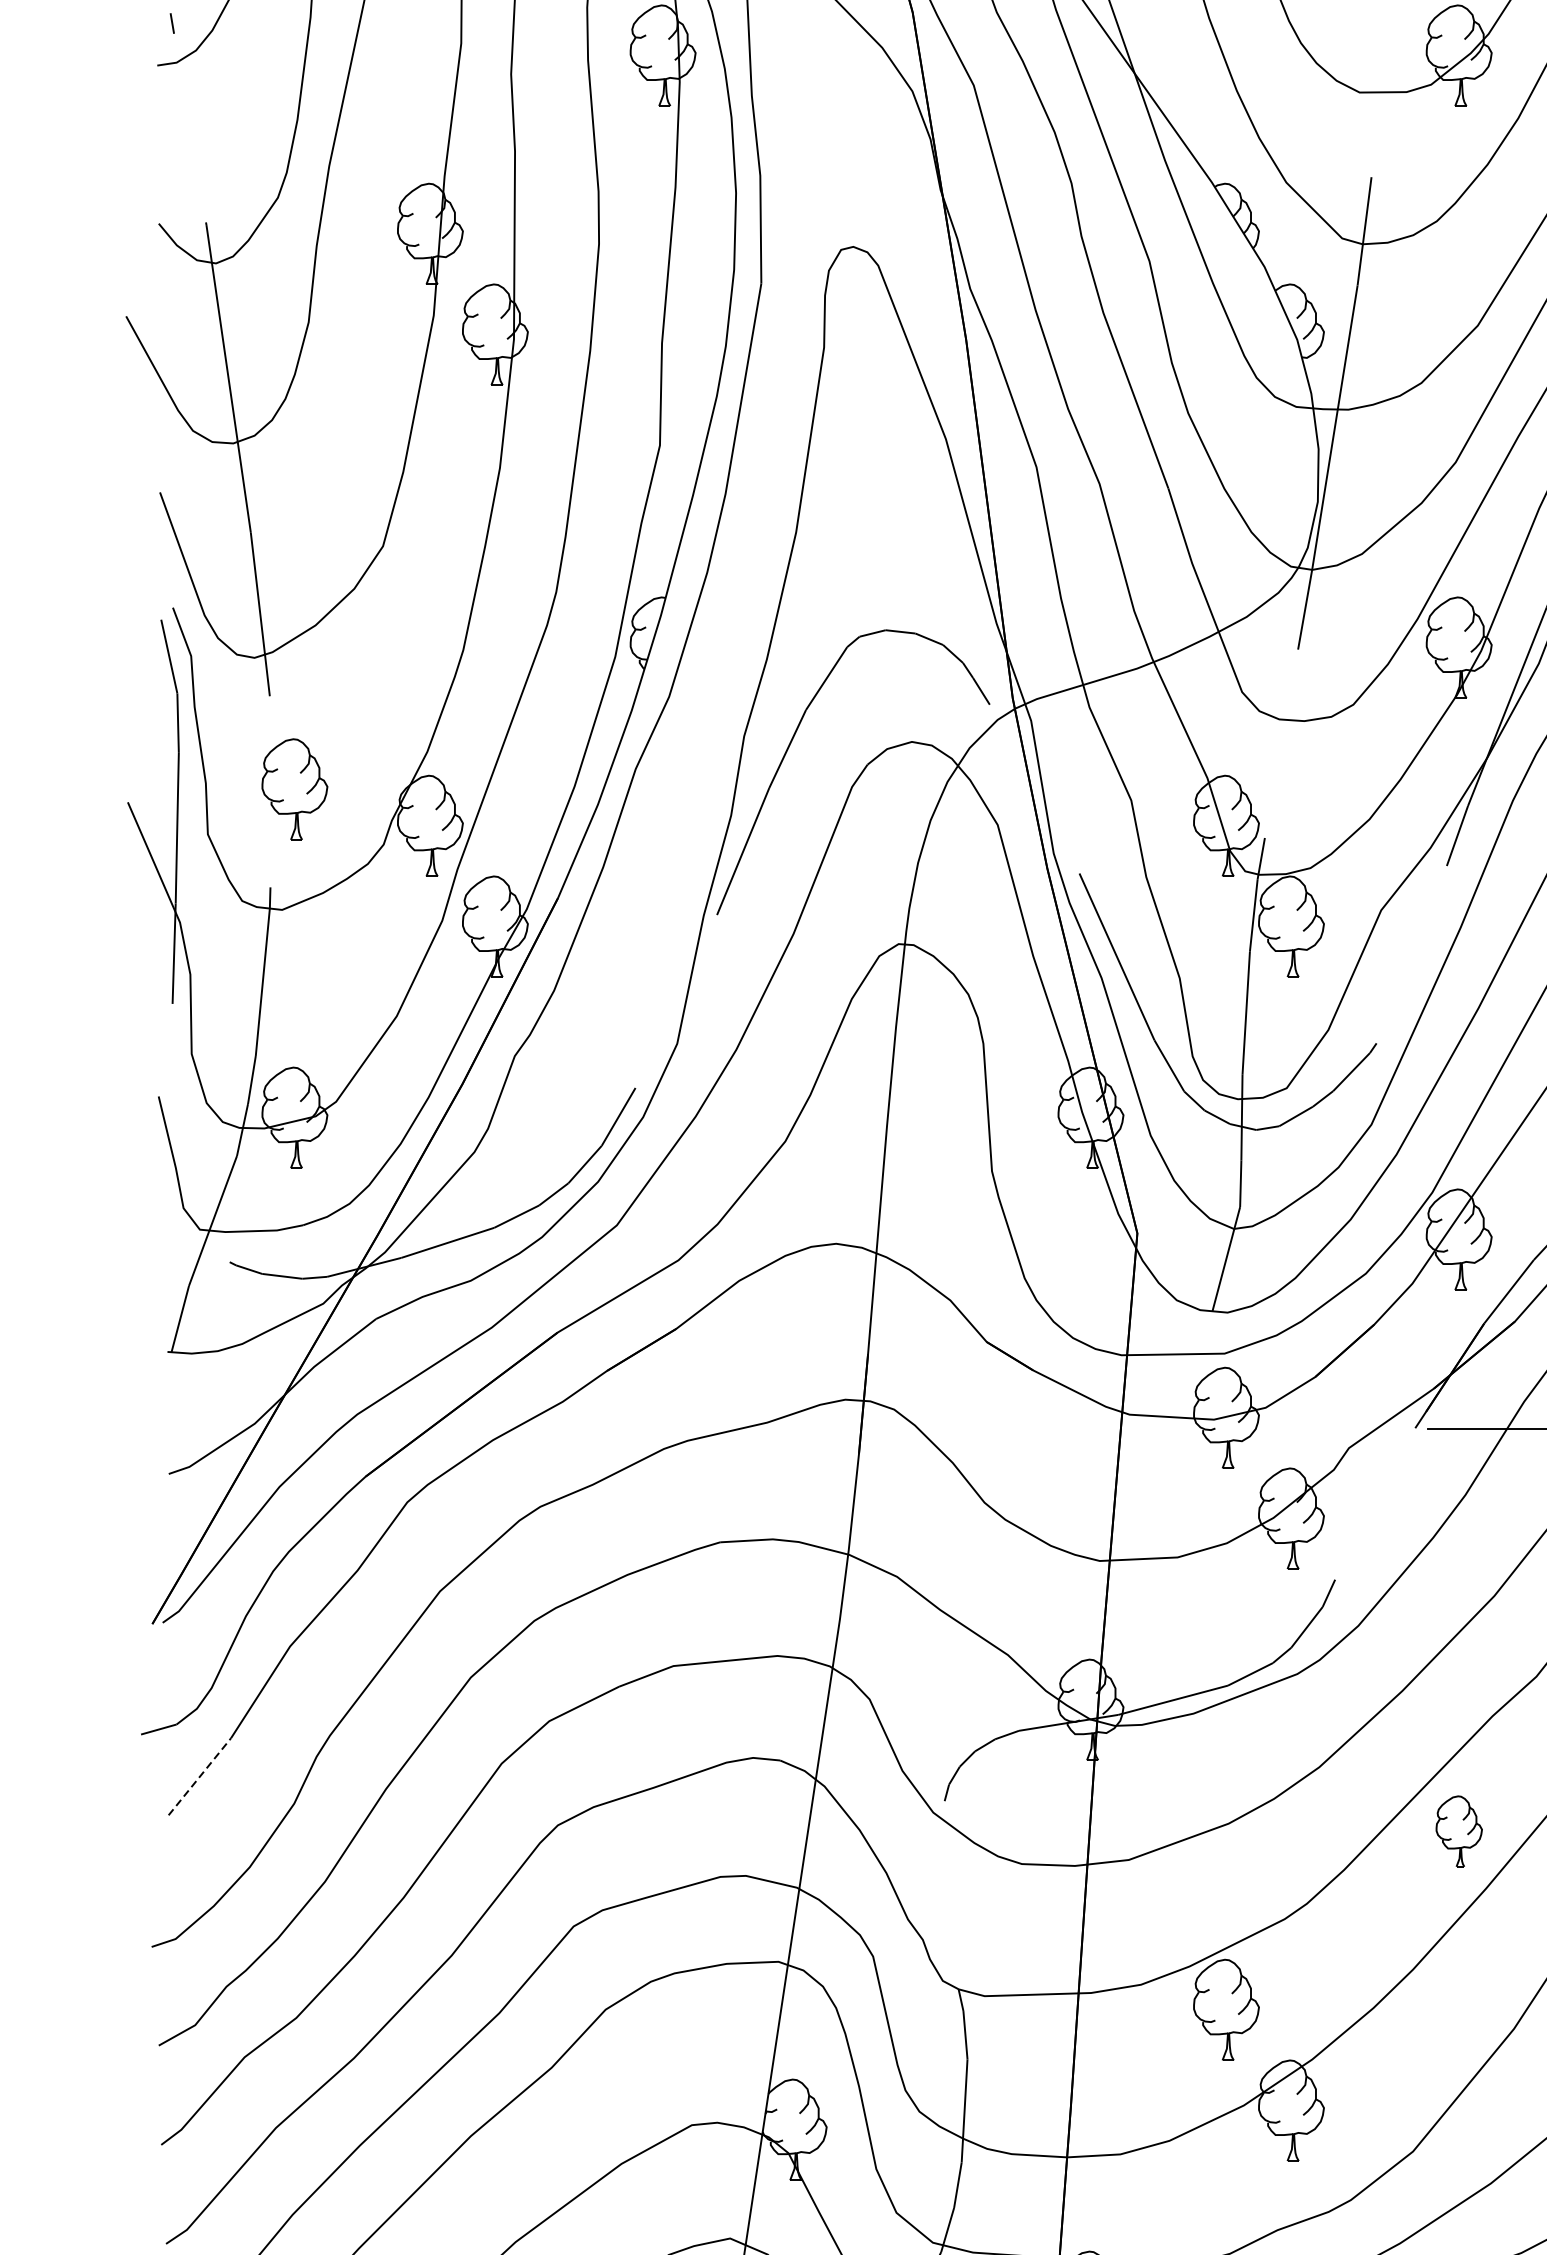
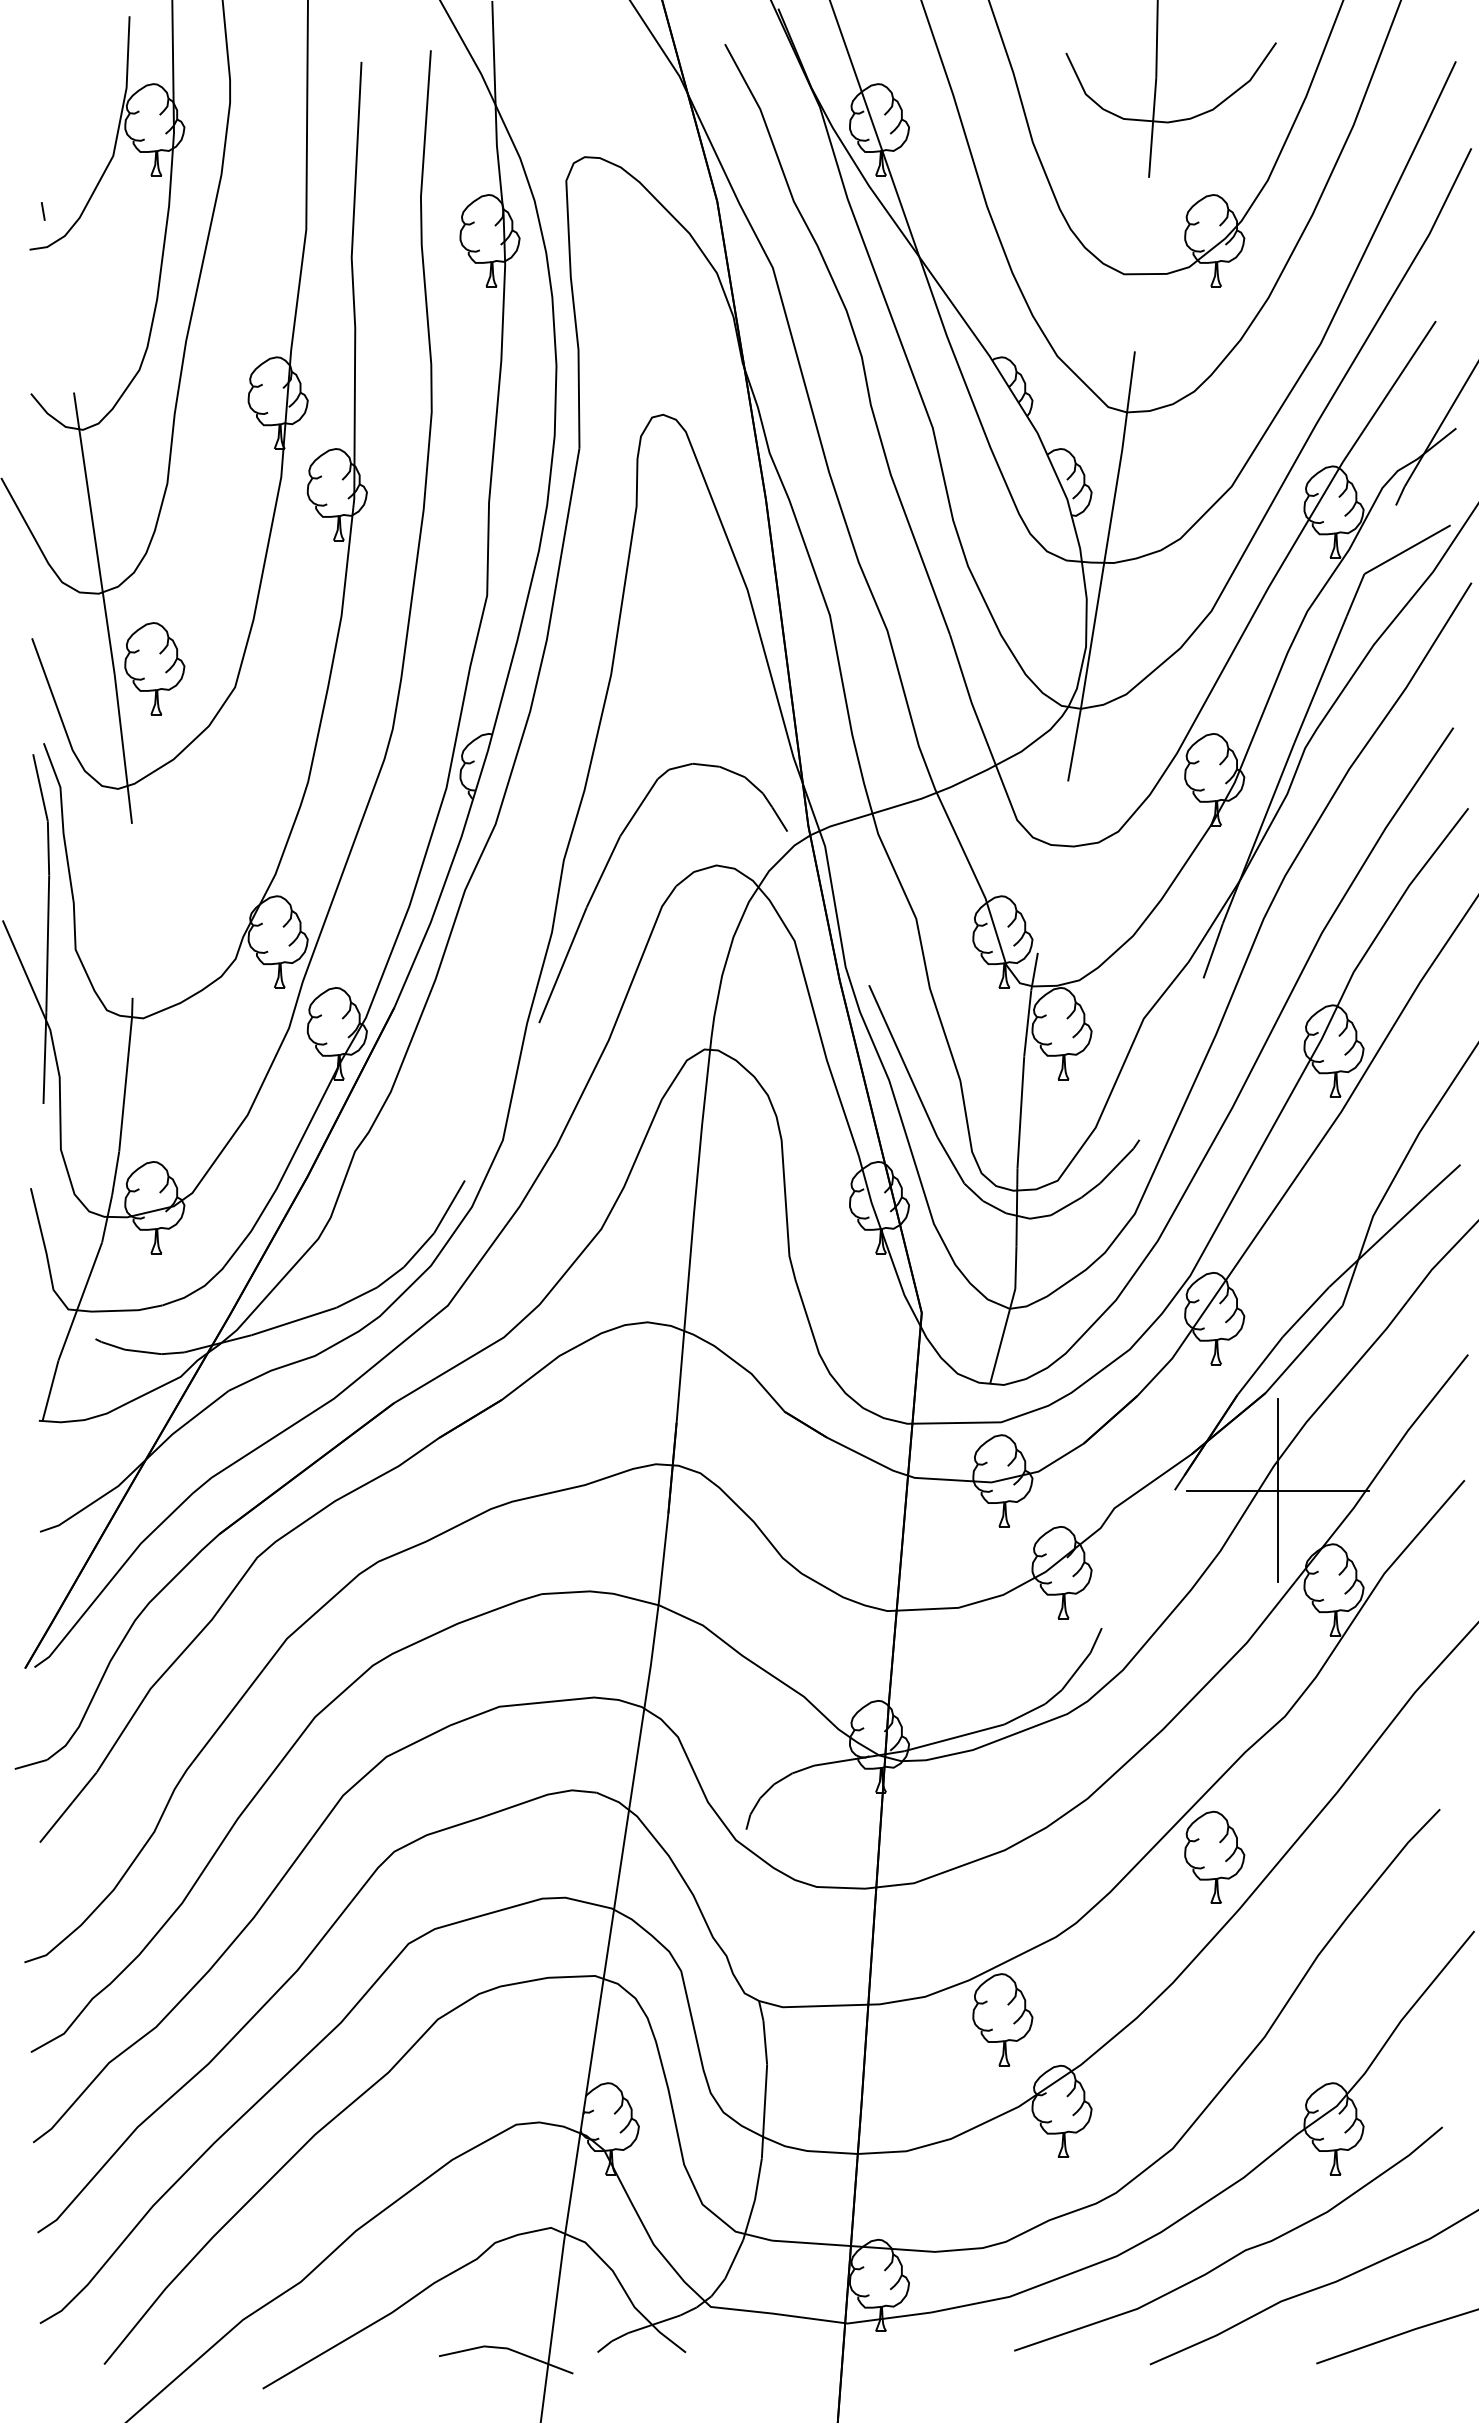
part: (294, 789) -> (154, 668), moved
line: (1529, 1428) -> (1278, 1490), added
line: (200, 1776) -> (68, 1807), dashed -> solid
part: (1458, 1830) -> (1214, 1856), size x1.43

